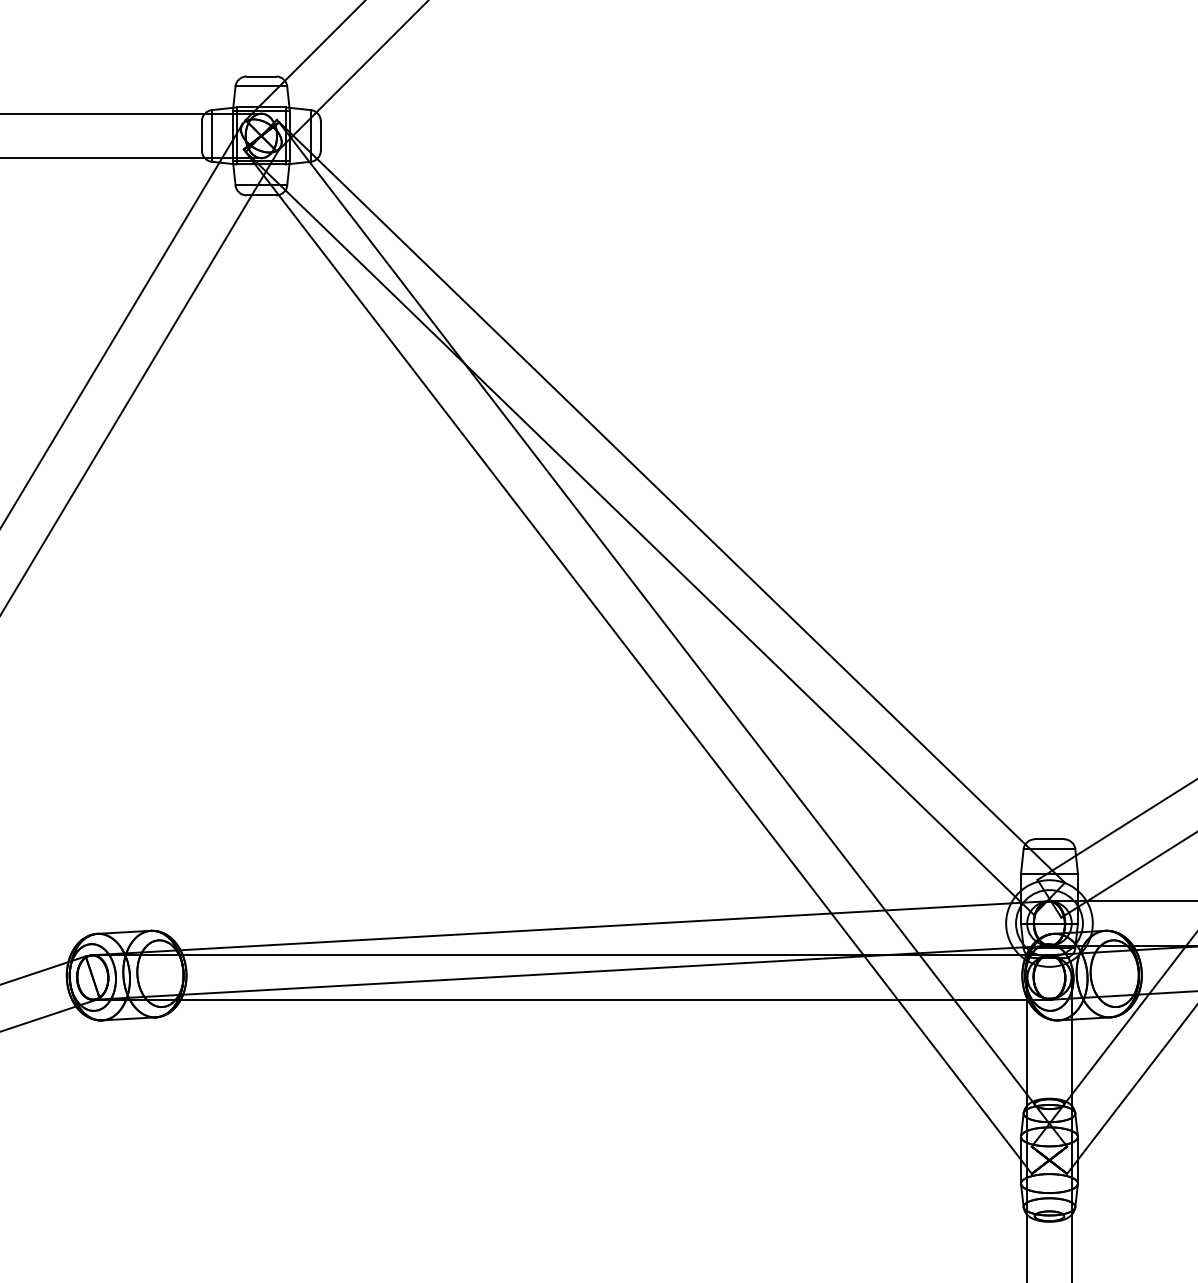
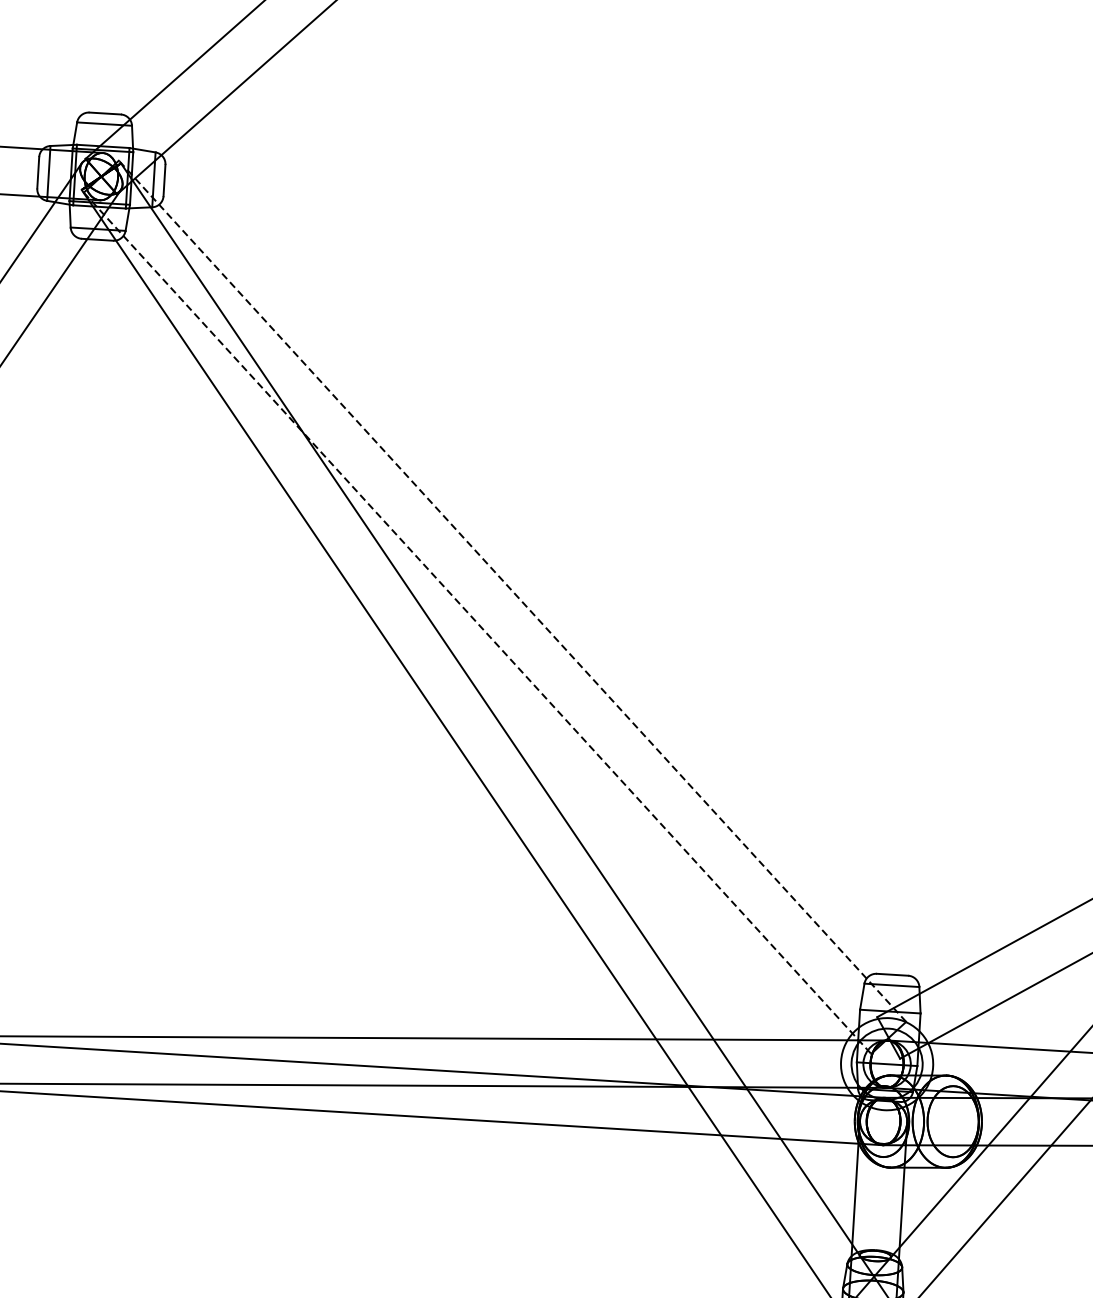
line: (670, 500) -> (512, 590), solid -> dashed
line: (640, 533) -> (478, 623), solid -> dashed

